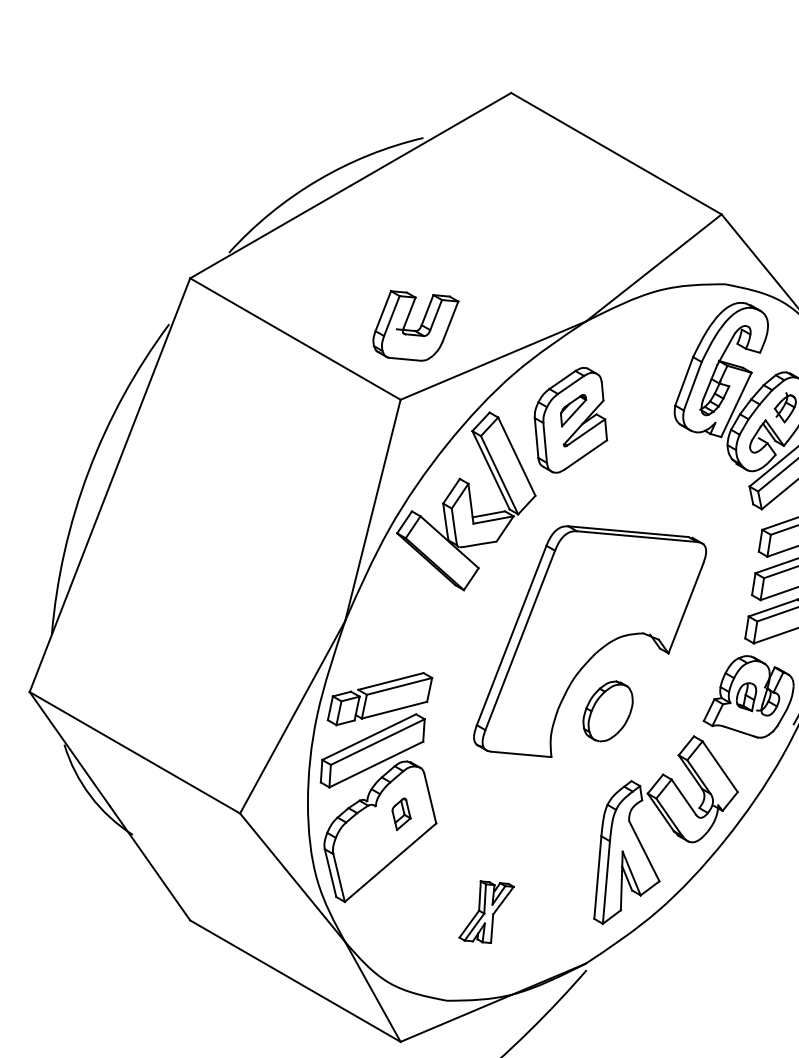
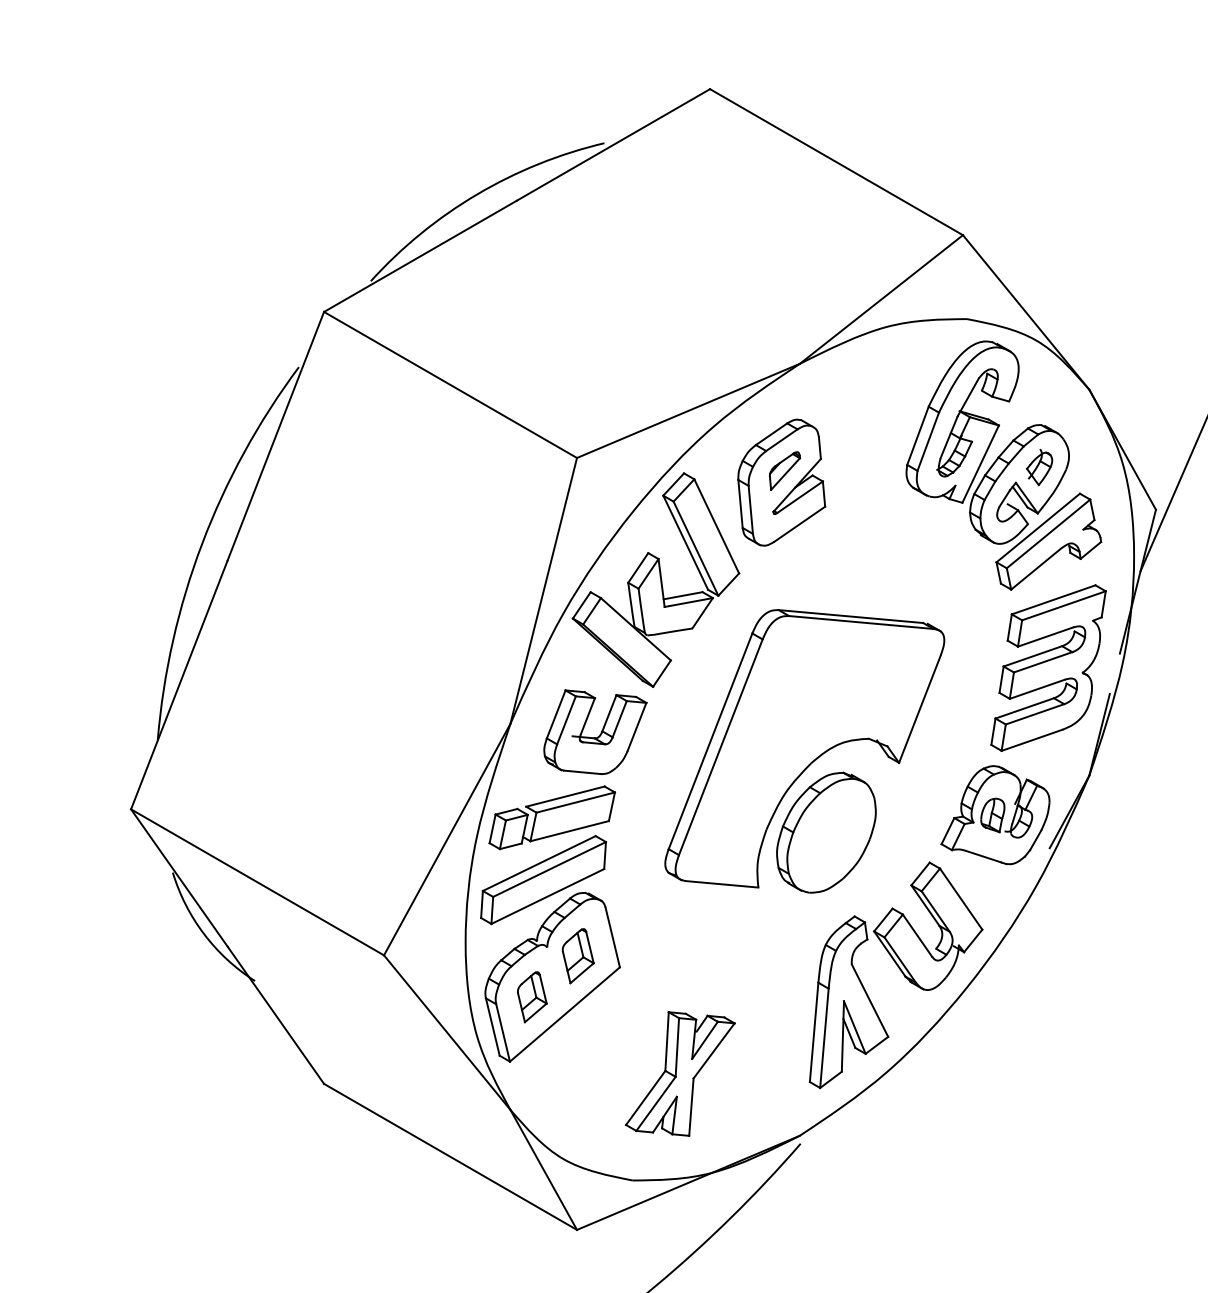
part: (415, 325) -> (595, 731), moved
part: (608, 711) -> (826, 832), size x1.67
part: (401, 814) -> (577, 956), size x1.43
part: (363, 848) -> (532, 997), added
part: (486, 911) -> (680, 1073), size x1.67

